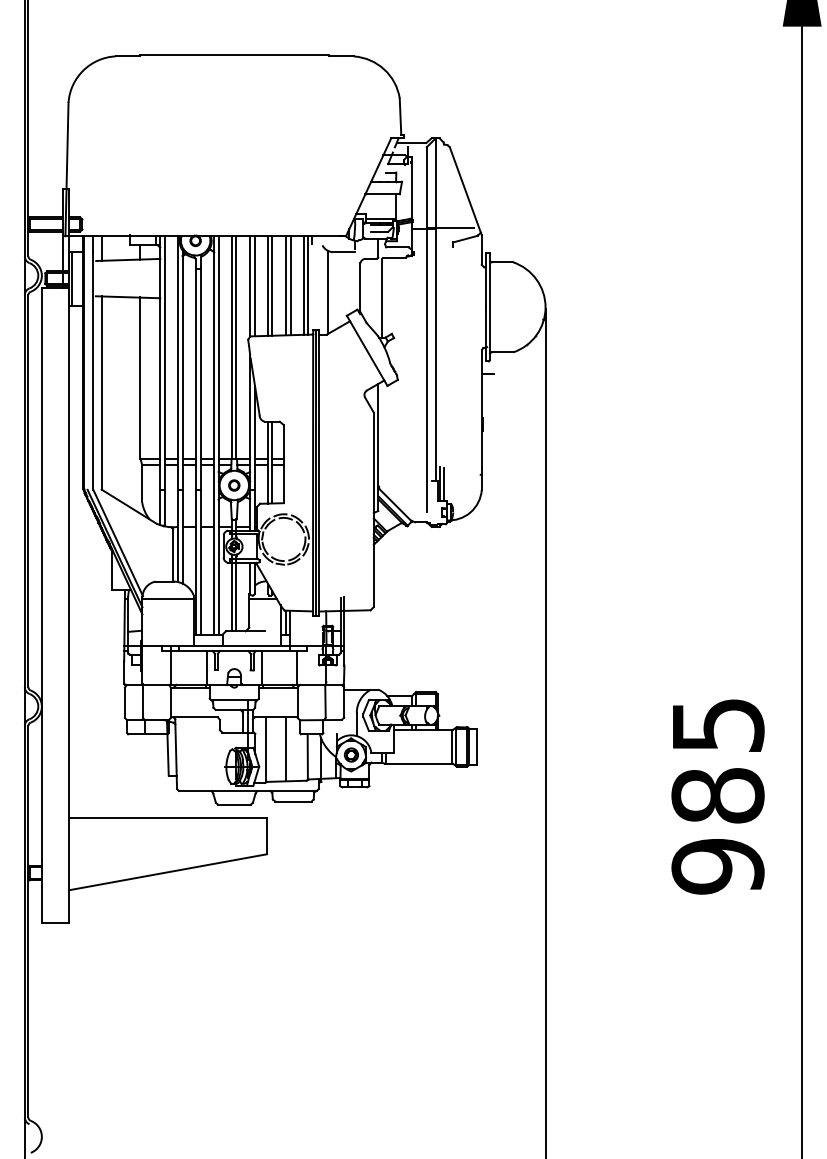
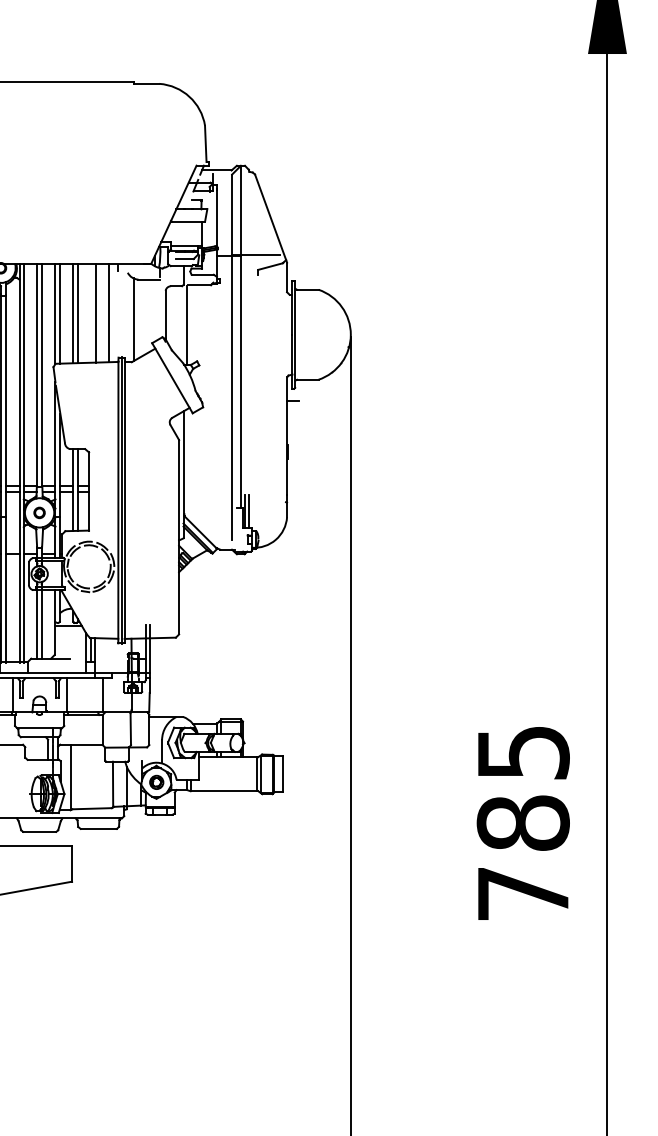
line: (286, 285) -> (91, 312), removed
line: (308, 285) -> (113, 312), removed
line: (285, 749) -> (90, 776), removed
text: (717, 866) -> (522, 893), 985 -> 785

